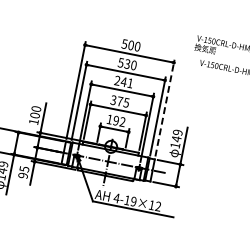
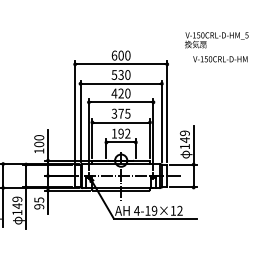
text: (124, 44) -> (114, 55), 500 -> 600
text: (123, 81) -> (120, 93), 241 -> 420
line: (165, 107) -> (167, 110), dashed -> solid

